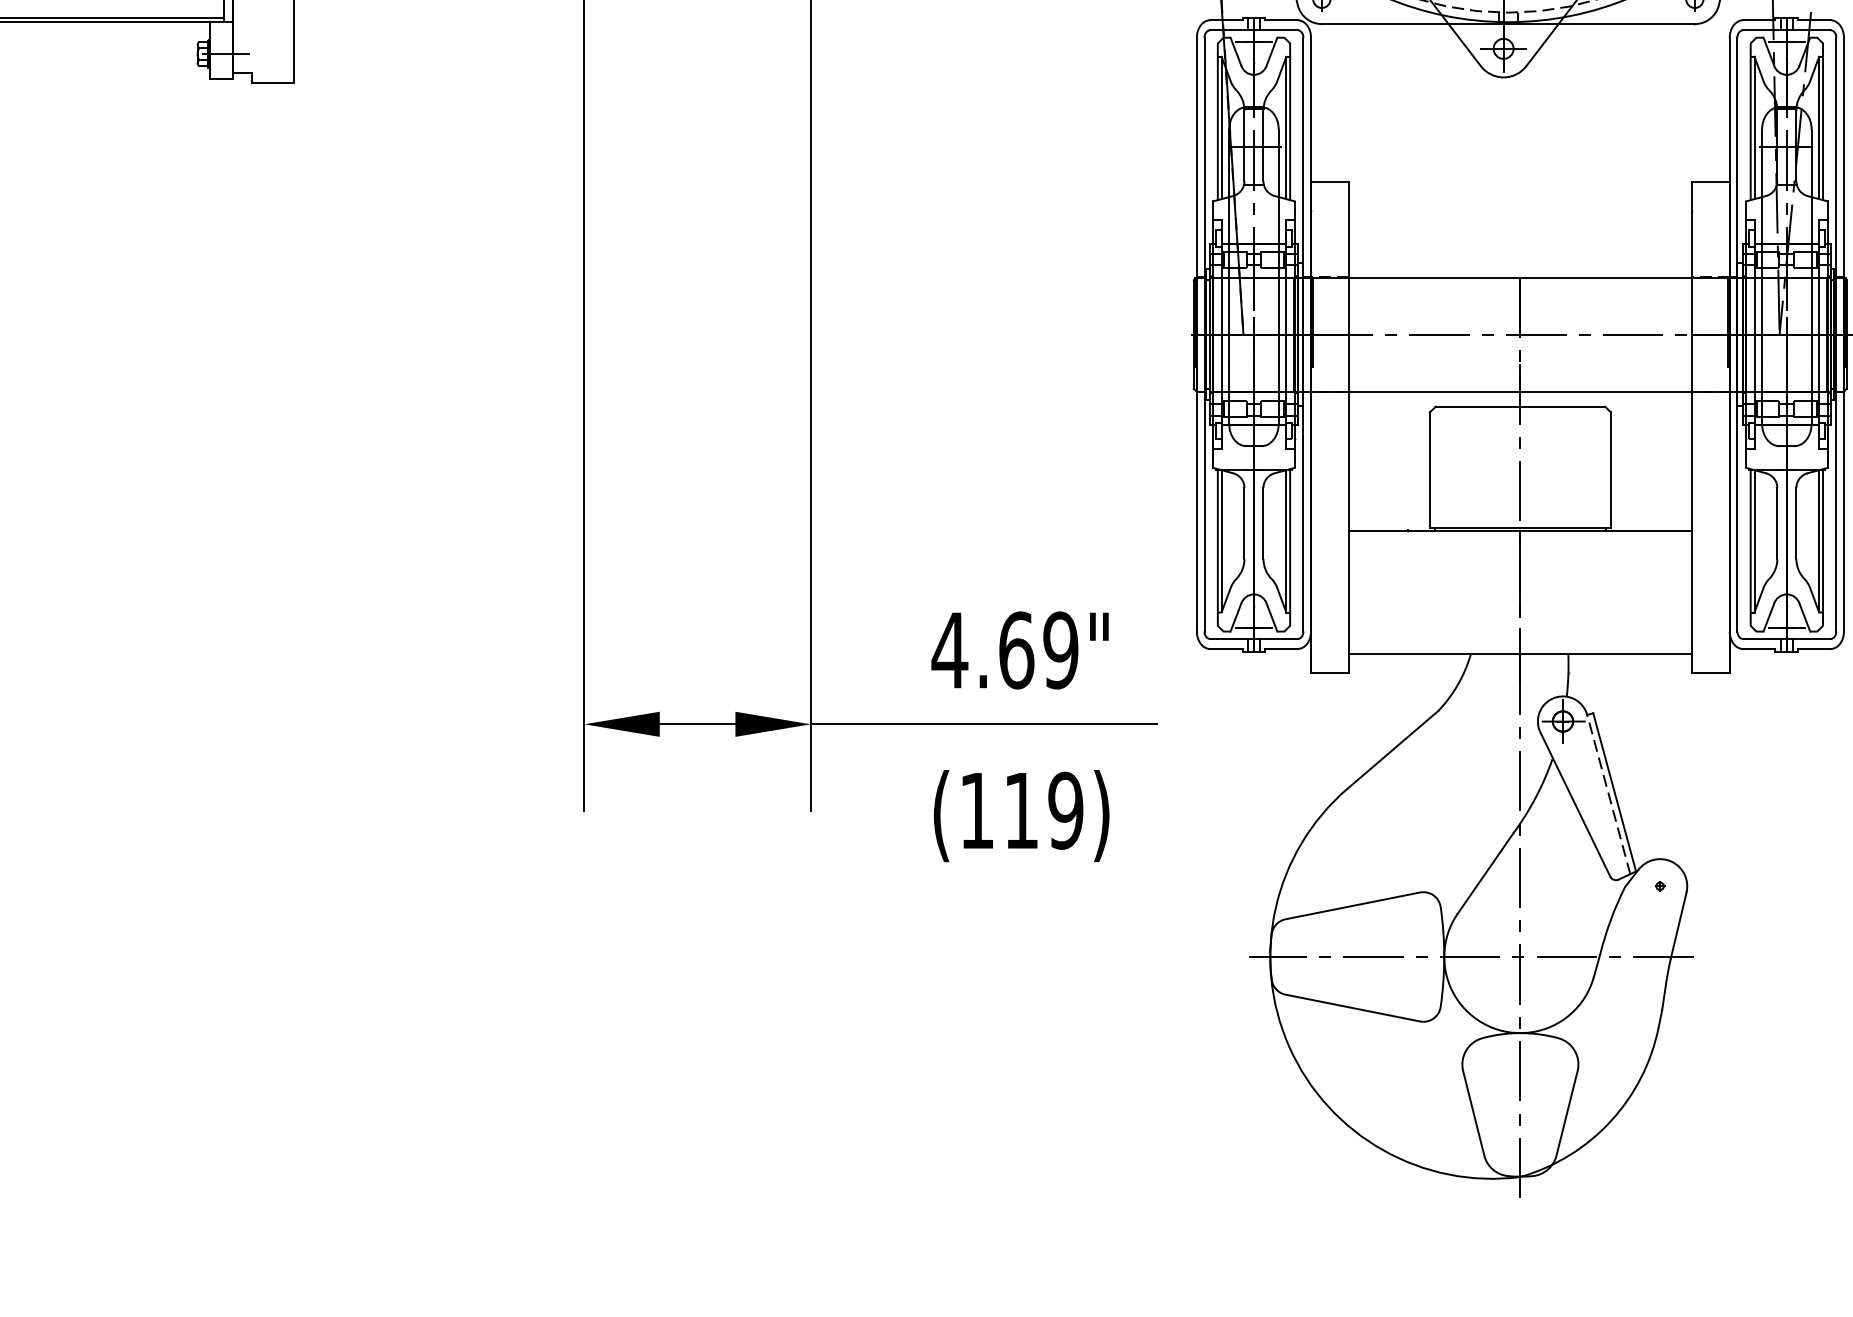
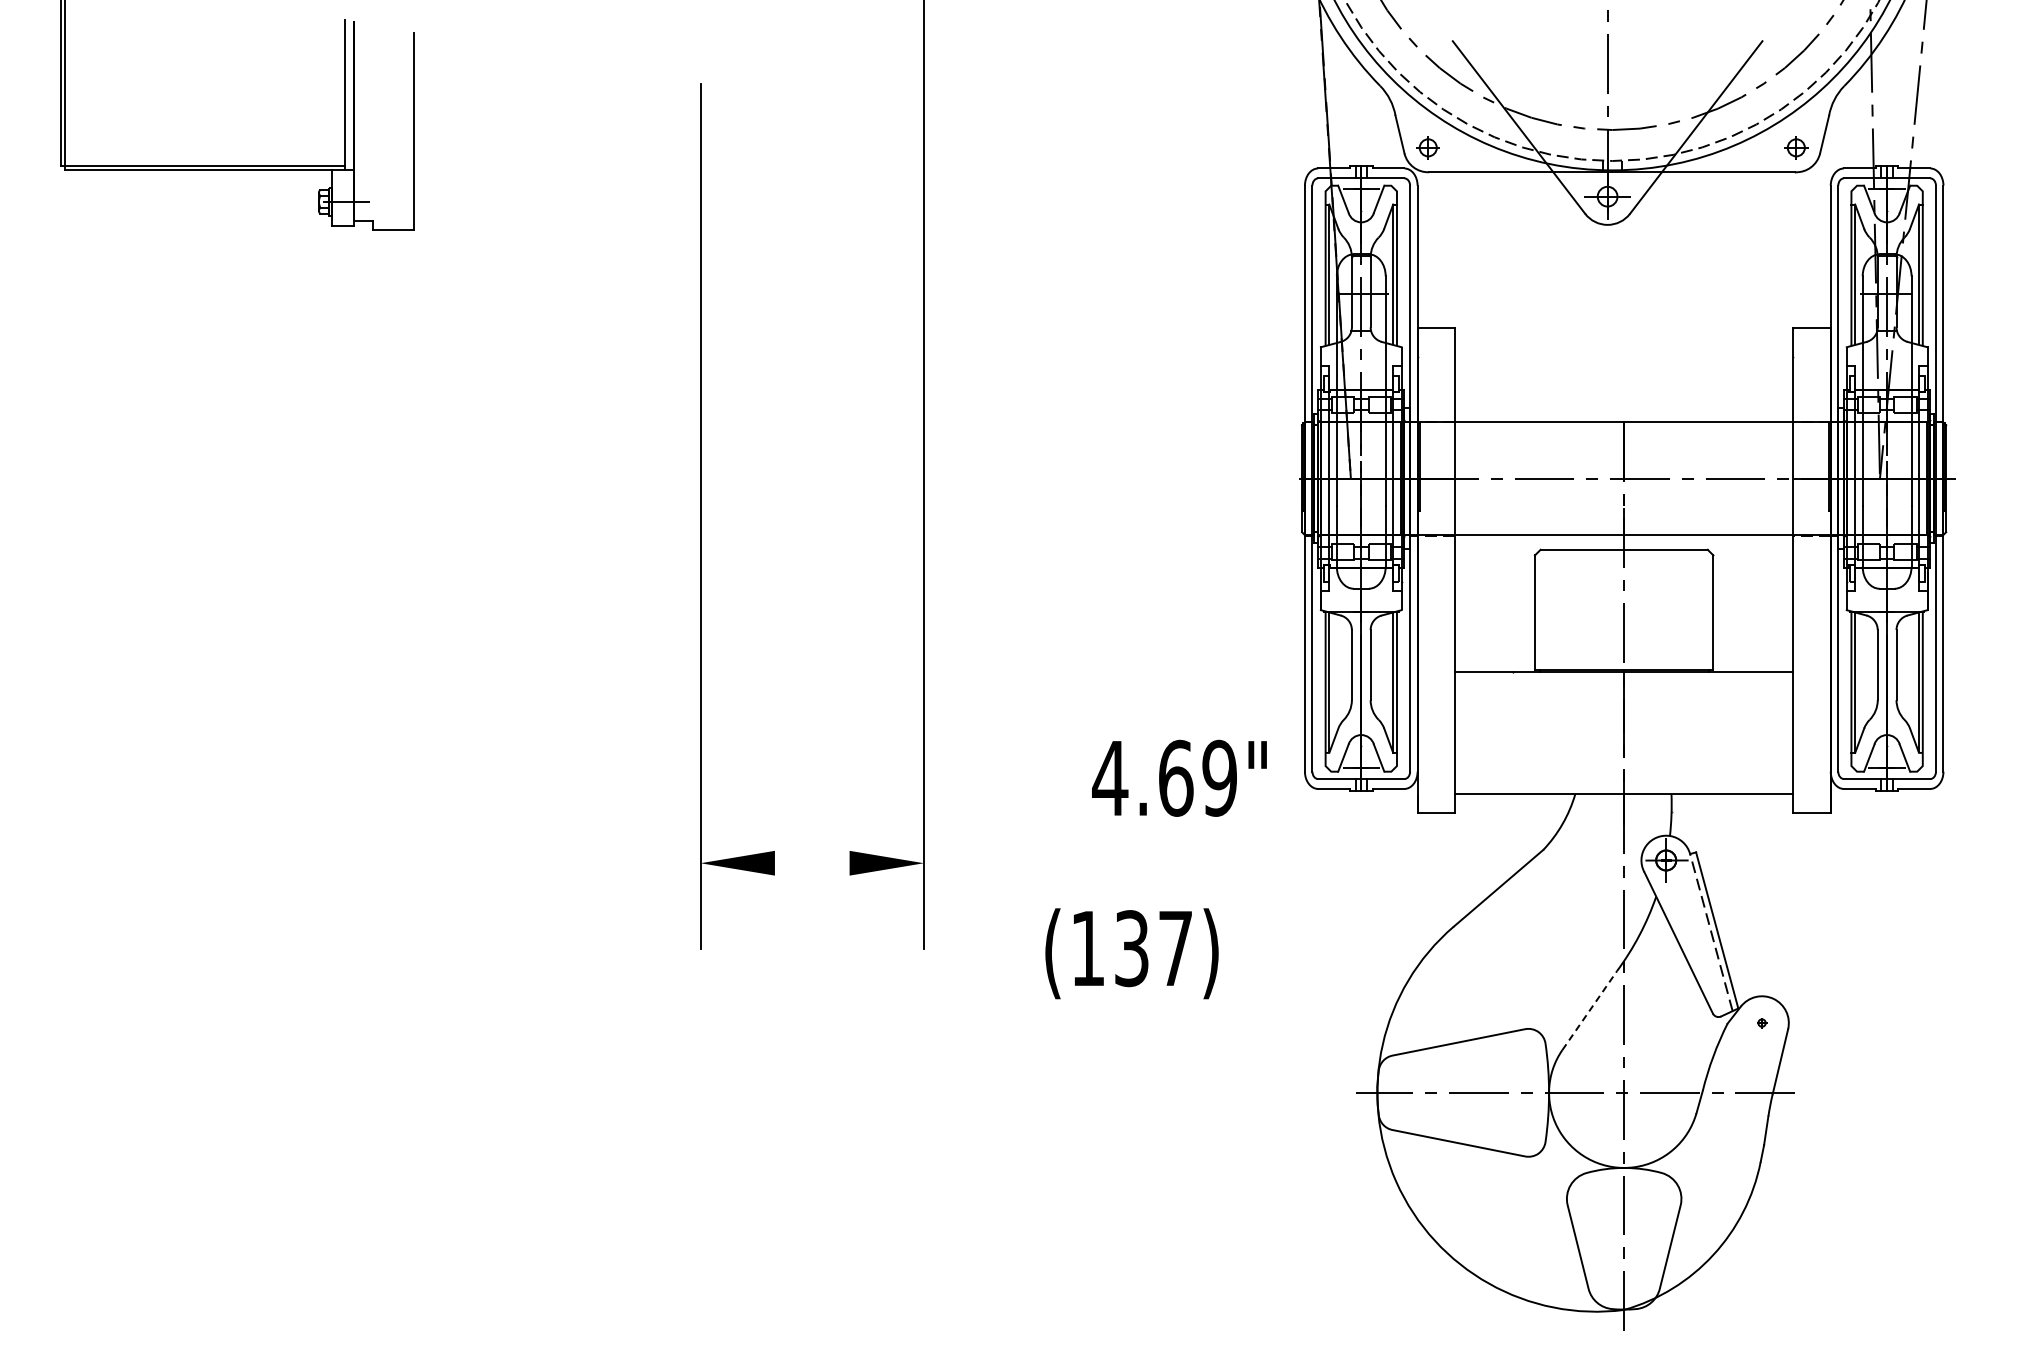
text: (1020, 649) -> (1179, 777), moved
line: (696, 724) -> (811, 863), removed
line: (983, 724) -> (1094, 863), removed
text: (1043, 810) -> (1153, 948), (119) -> (137)
line: (1486, 873) -> (1590, 1010), solid -> dashed

